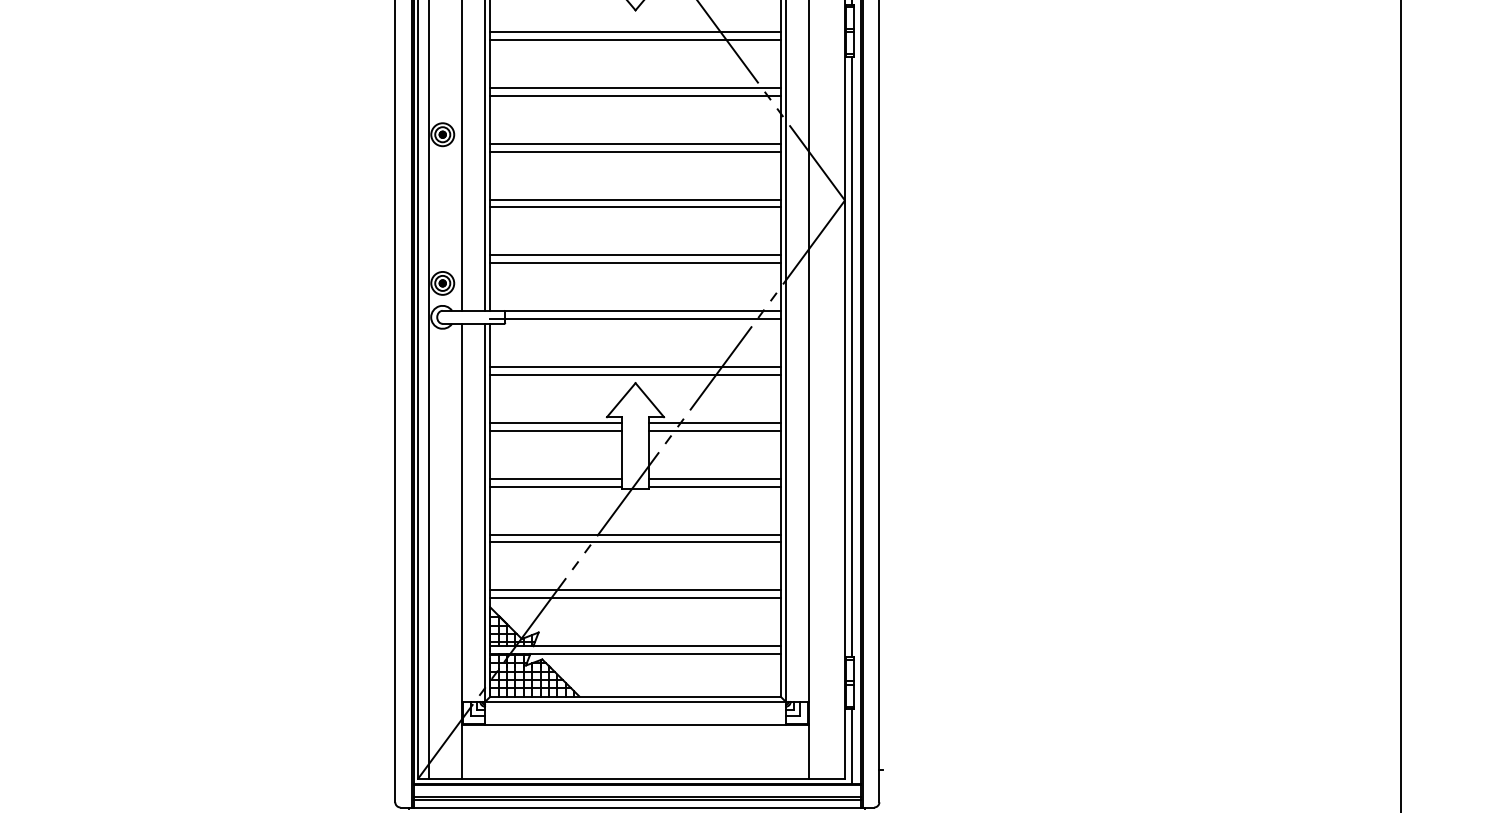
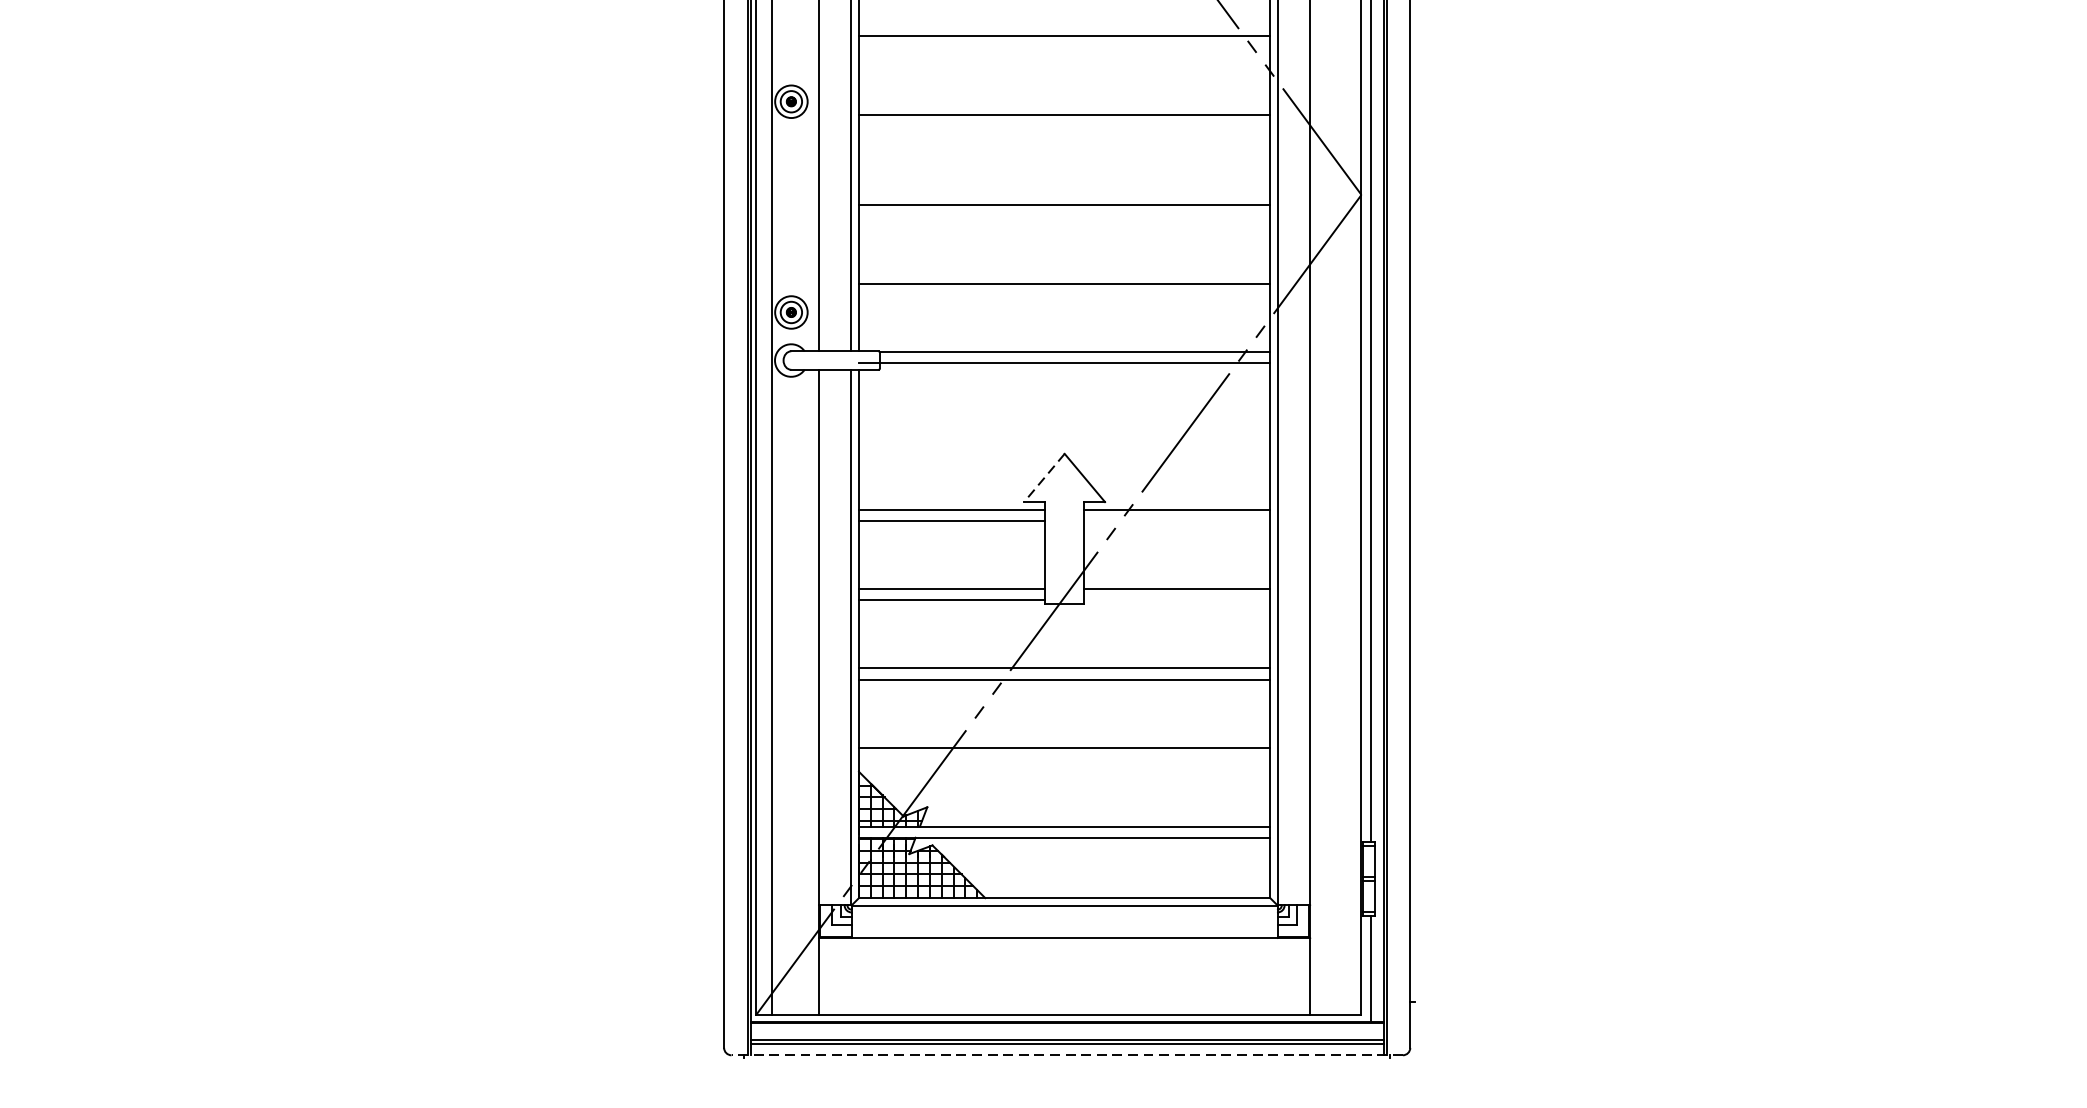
line: (635, 95) -> (1064, 46), removed
line: (635, 151) -> (1064, 125), removed
line: (635, 199) -> (1064, 193), removed
line: (635, 255) -> (1064, 272), removed
line: (635, 367) -> (1064, 431), removed
line: (635, 374) -> (1064, 441), removed
line: (620, 400) -> (1043, 478), solid -> dashed
line: (714, 430) -> (1176, 520), removed
line: (714, 486) -> (1176, 600), removed
line: (635, 598) -> (1064, 759), removed
line: (637, 807) -> (1067, 1055), solid -> dashed

